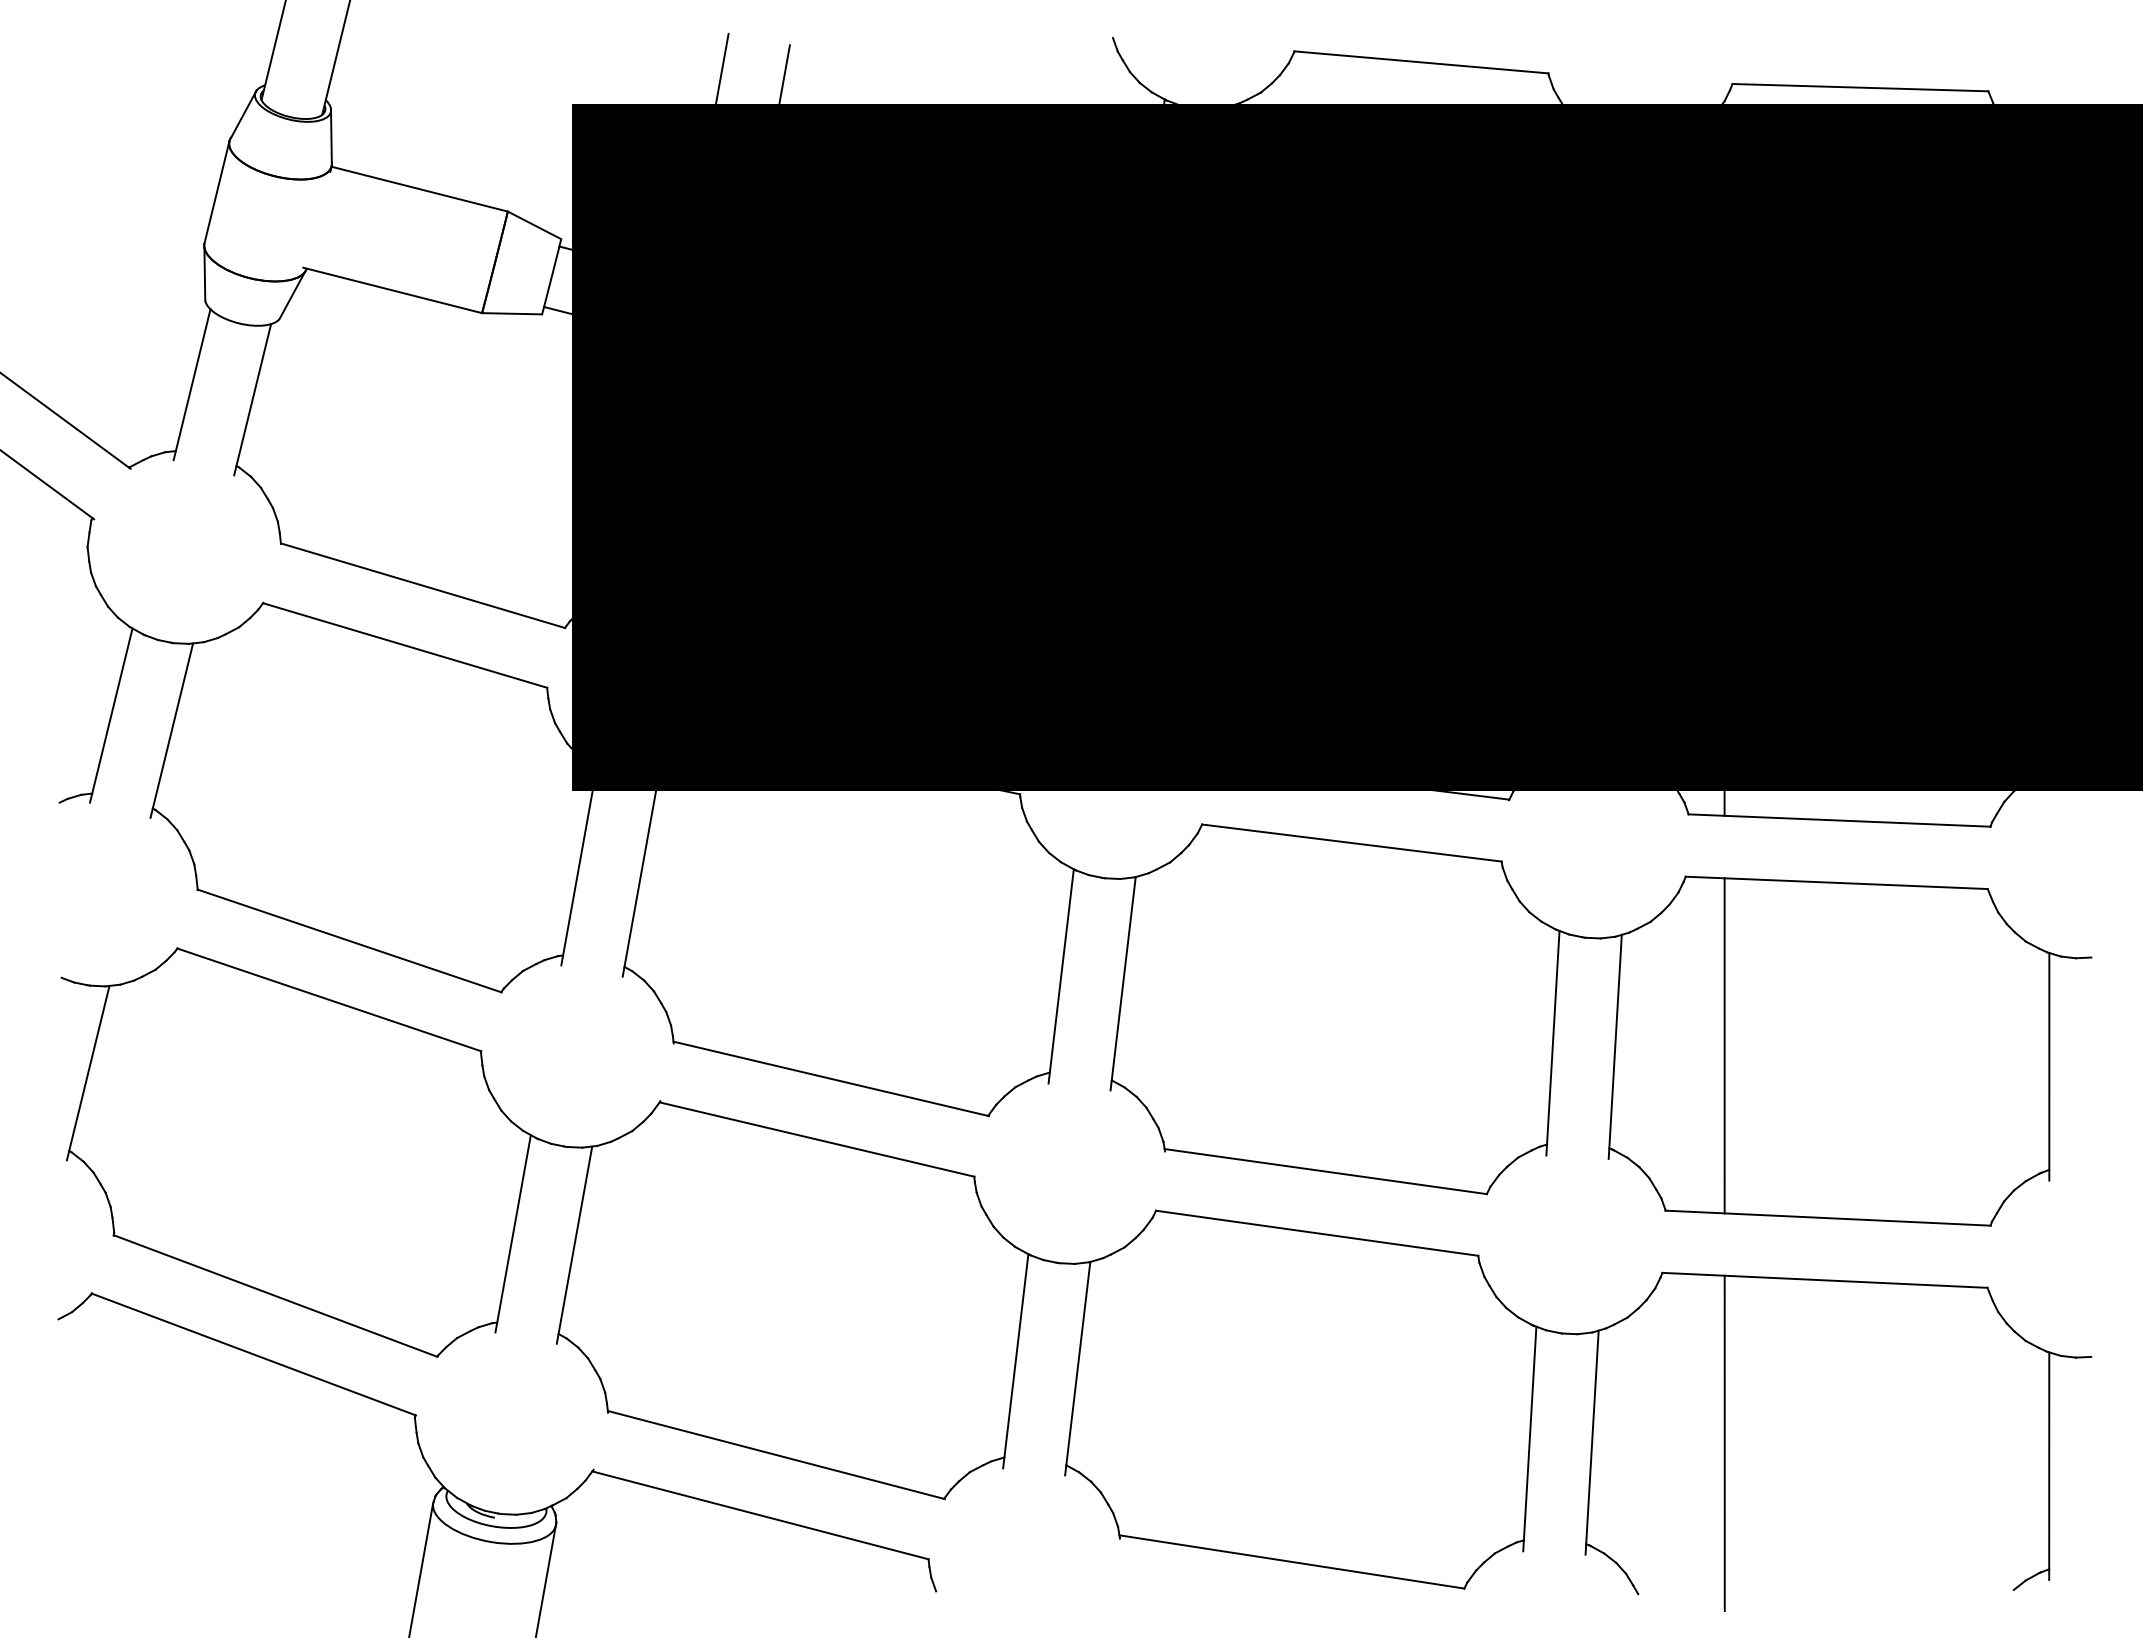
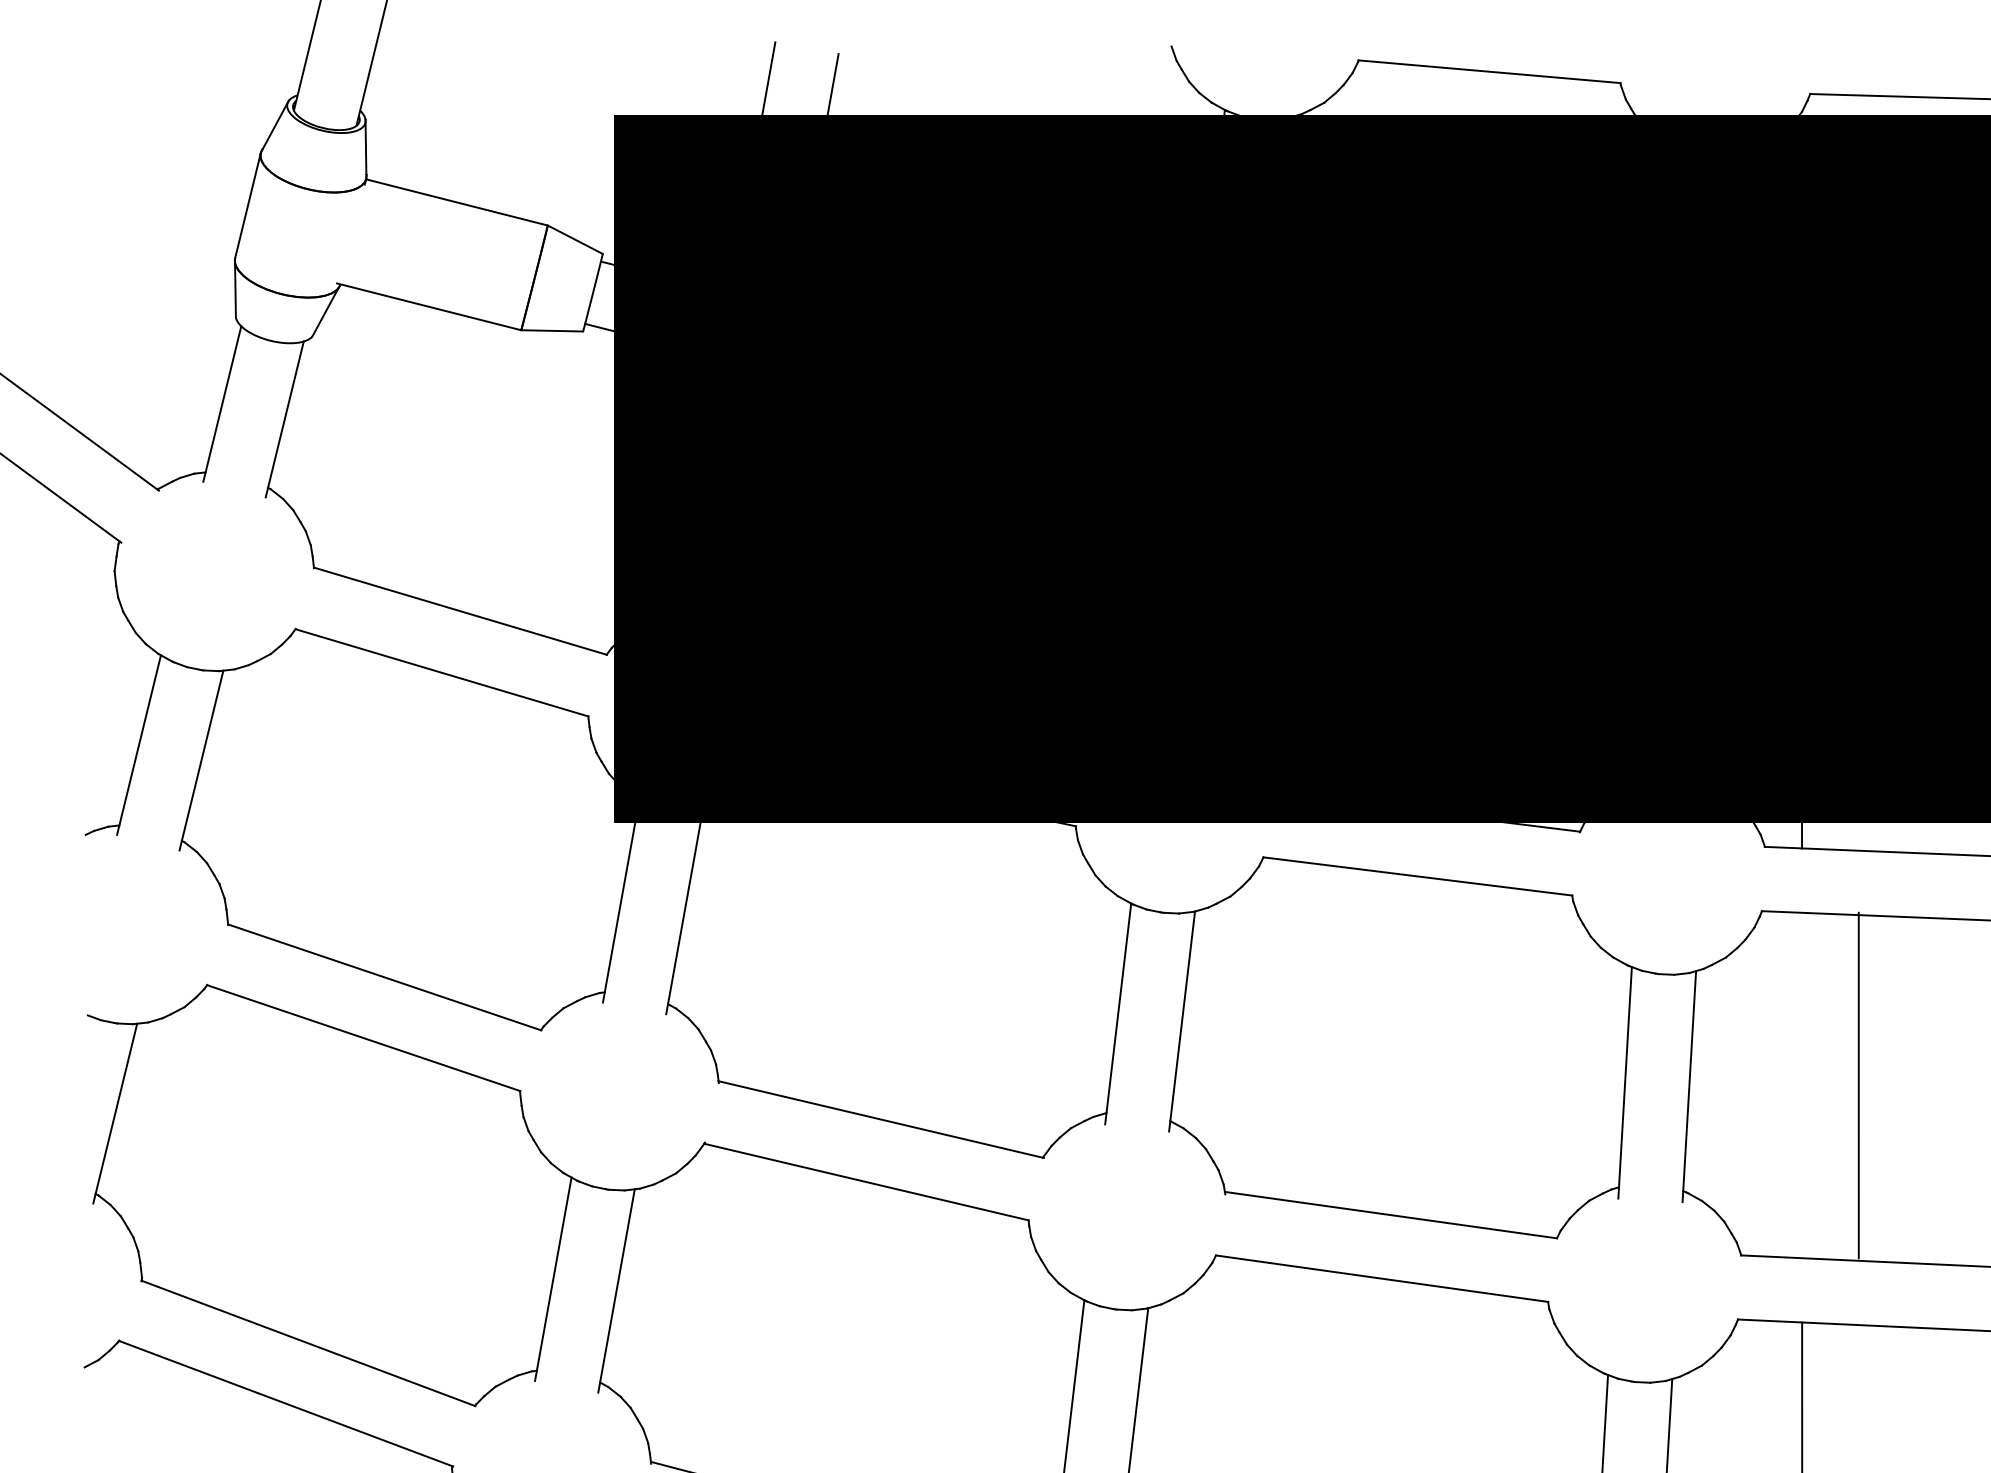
line: (1724, 1045) -> (1858, 1085), moved

